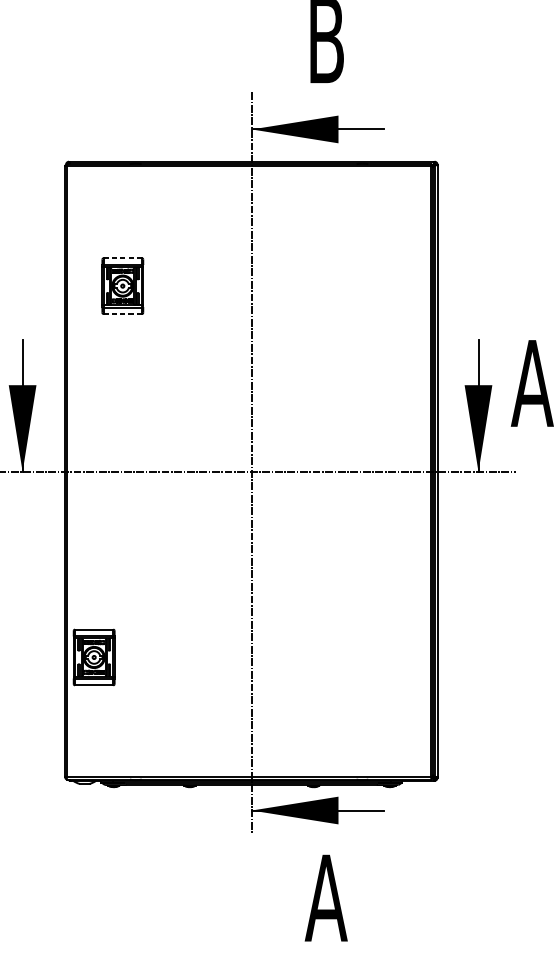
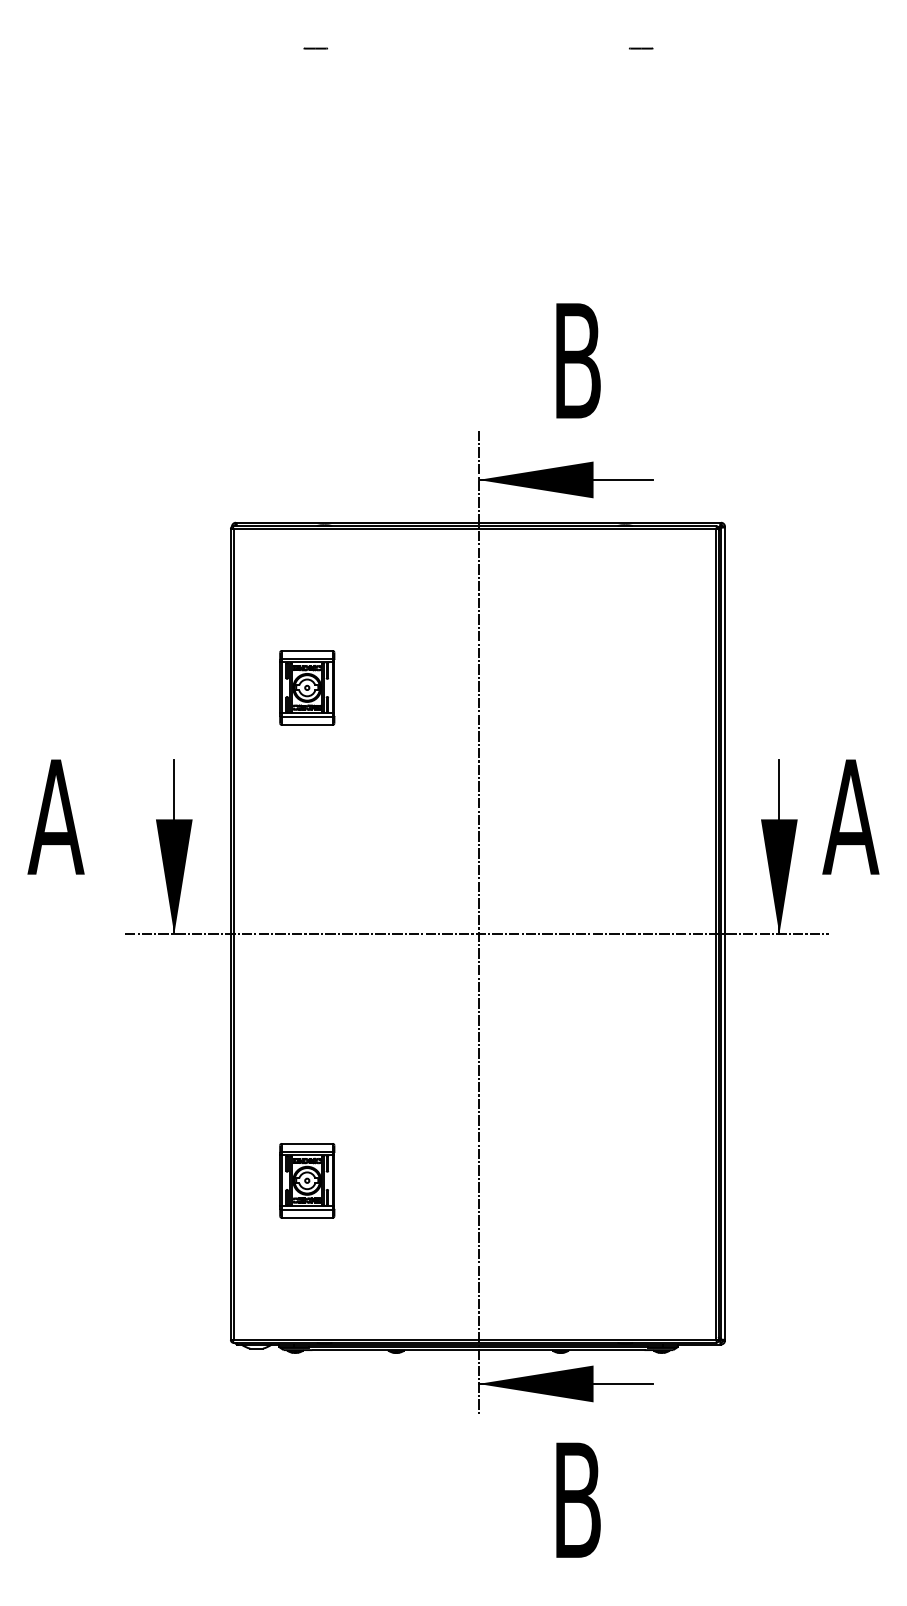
line: (122, 257) -> (307, 650), dashed -> solid
line: (122, 313) -> (306, 724), dashed -> solid
part: (94, 657) -> (307, 1180), moved
text: (325, 897) -> (576, 1499), A -> B

